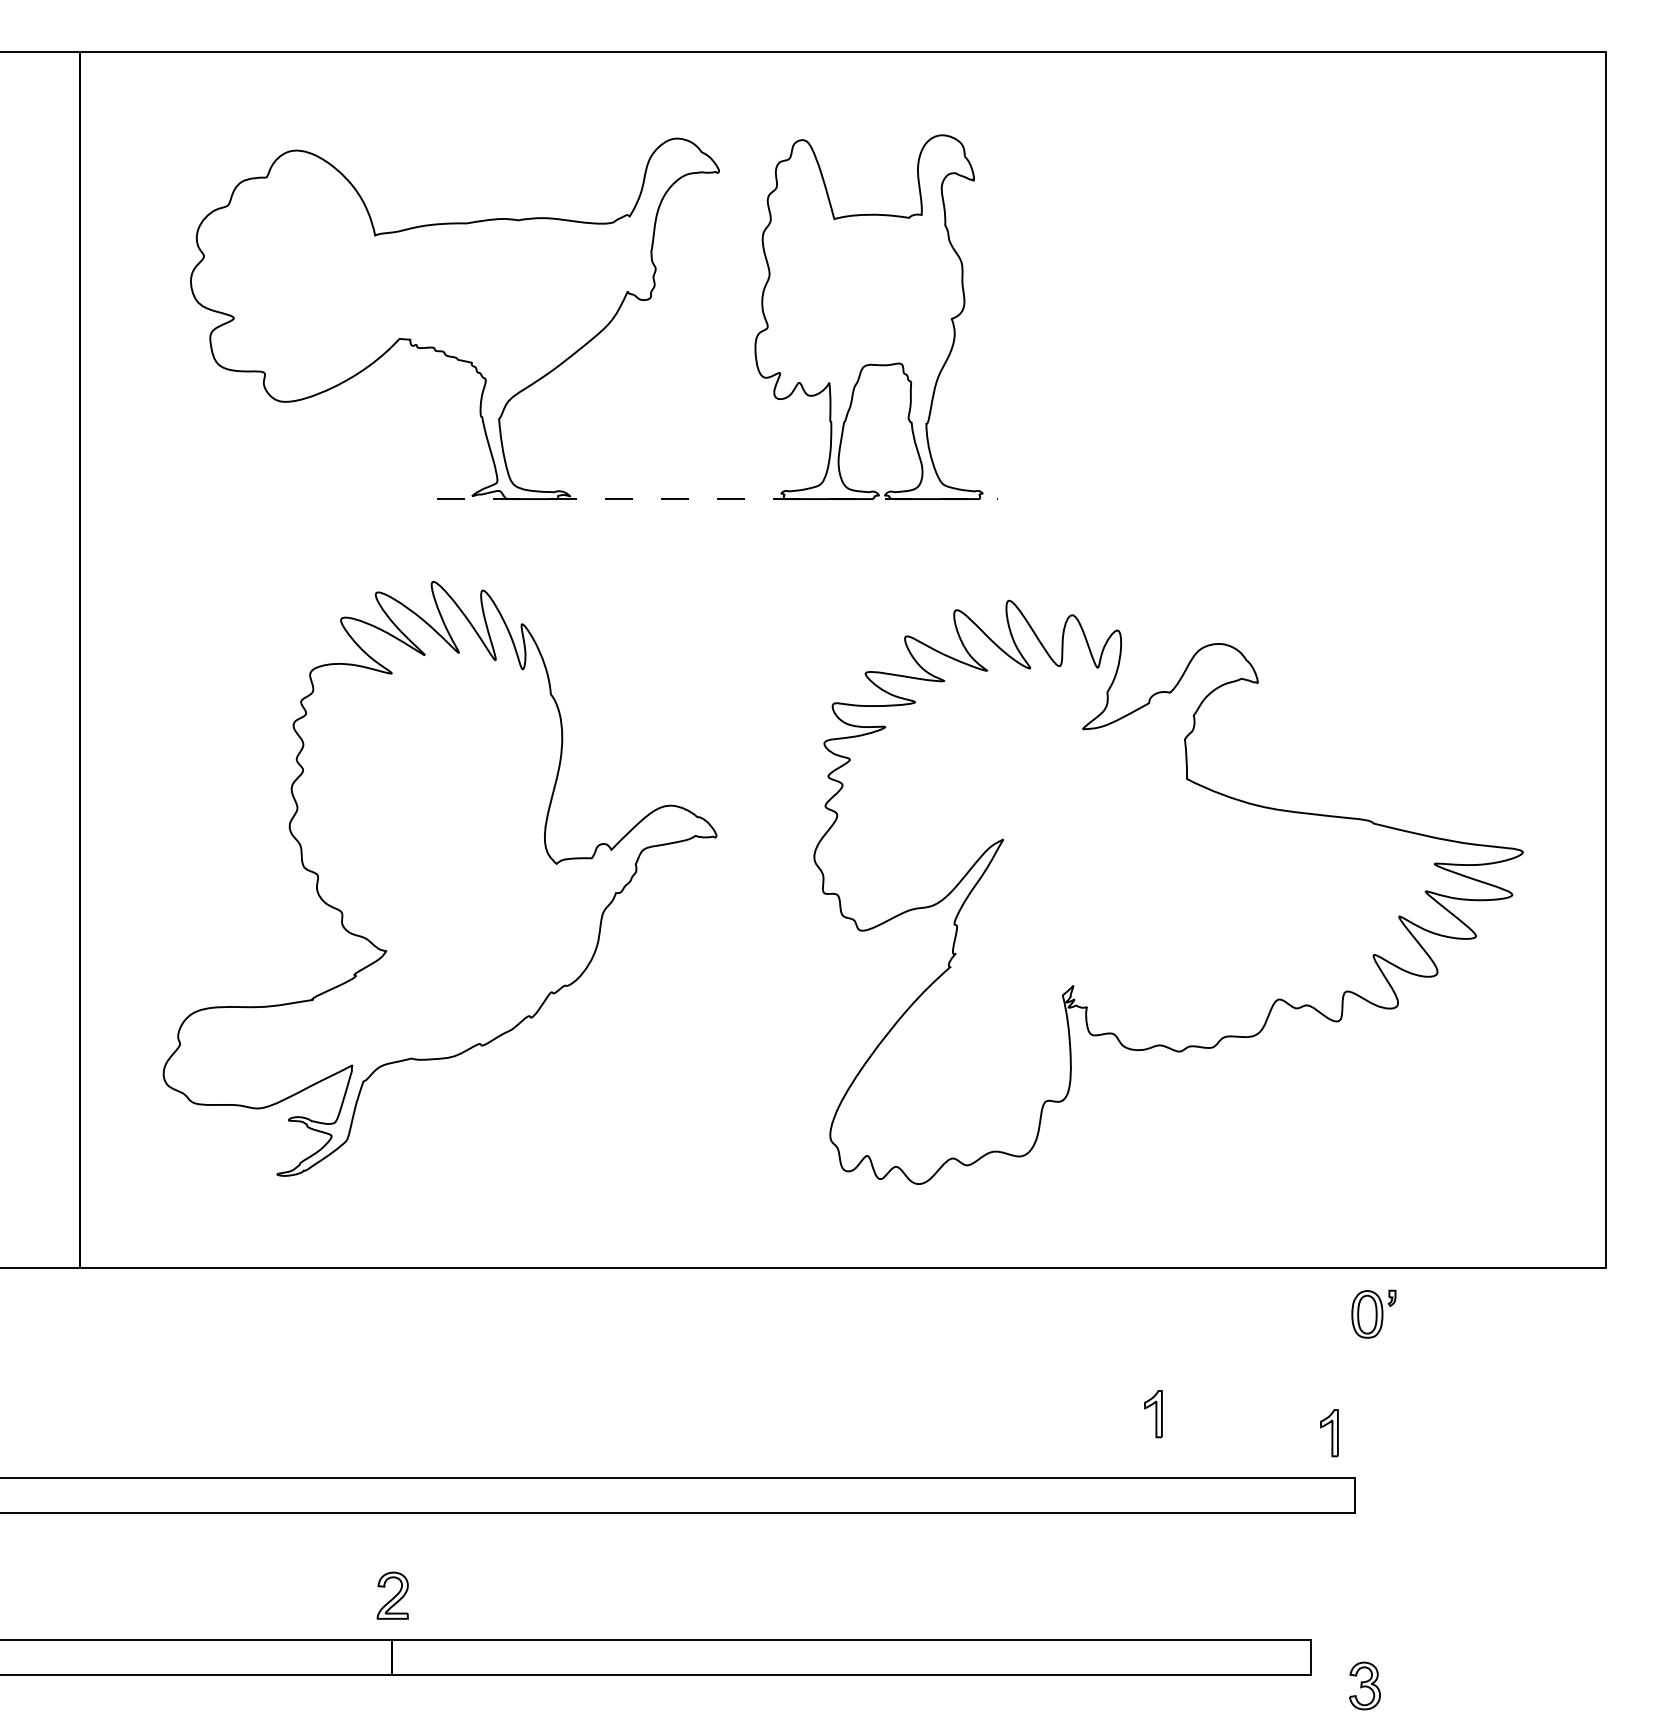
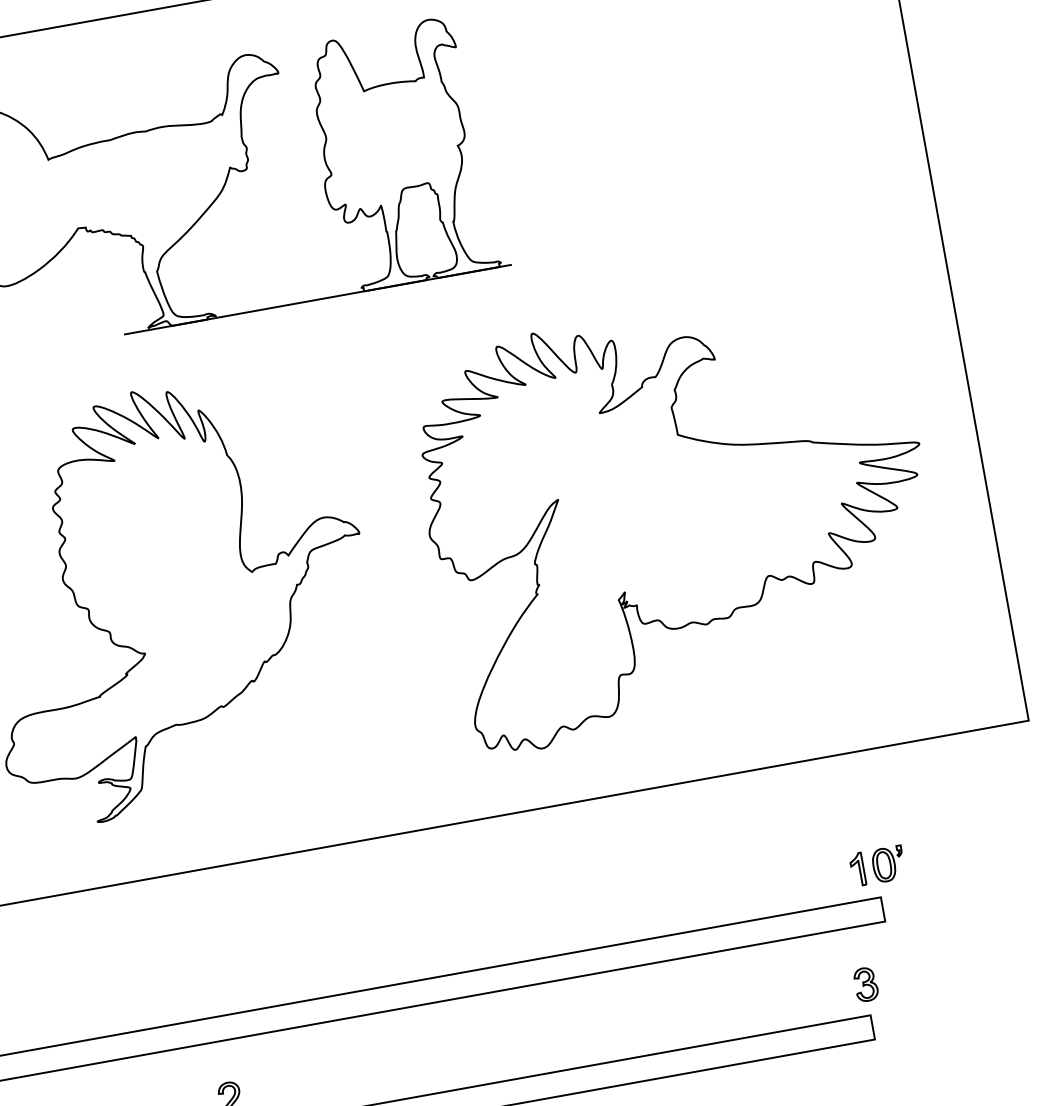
line: (717, 499) -> (318, 299), dashed -> solid
part: (1373, 1313) -> (888, 863), moved
part: (1153, 1414) -> (733, 878), removed
part: (1364, 1685) -> (865, 984), moved

